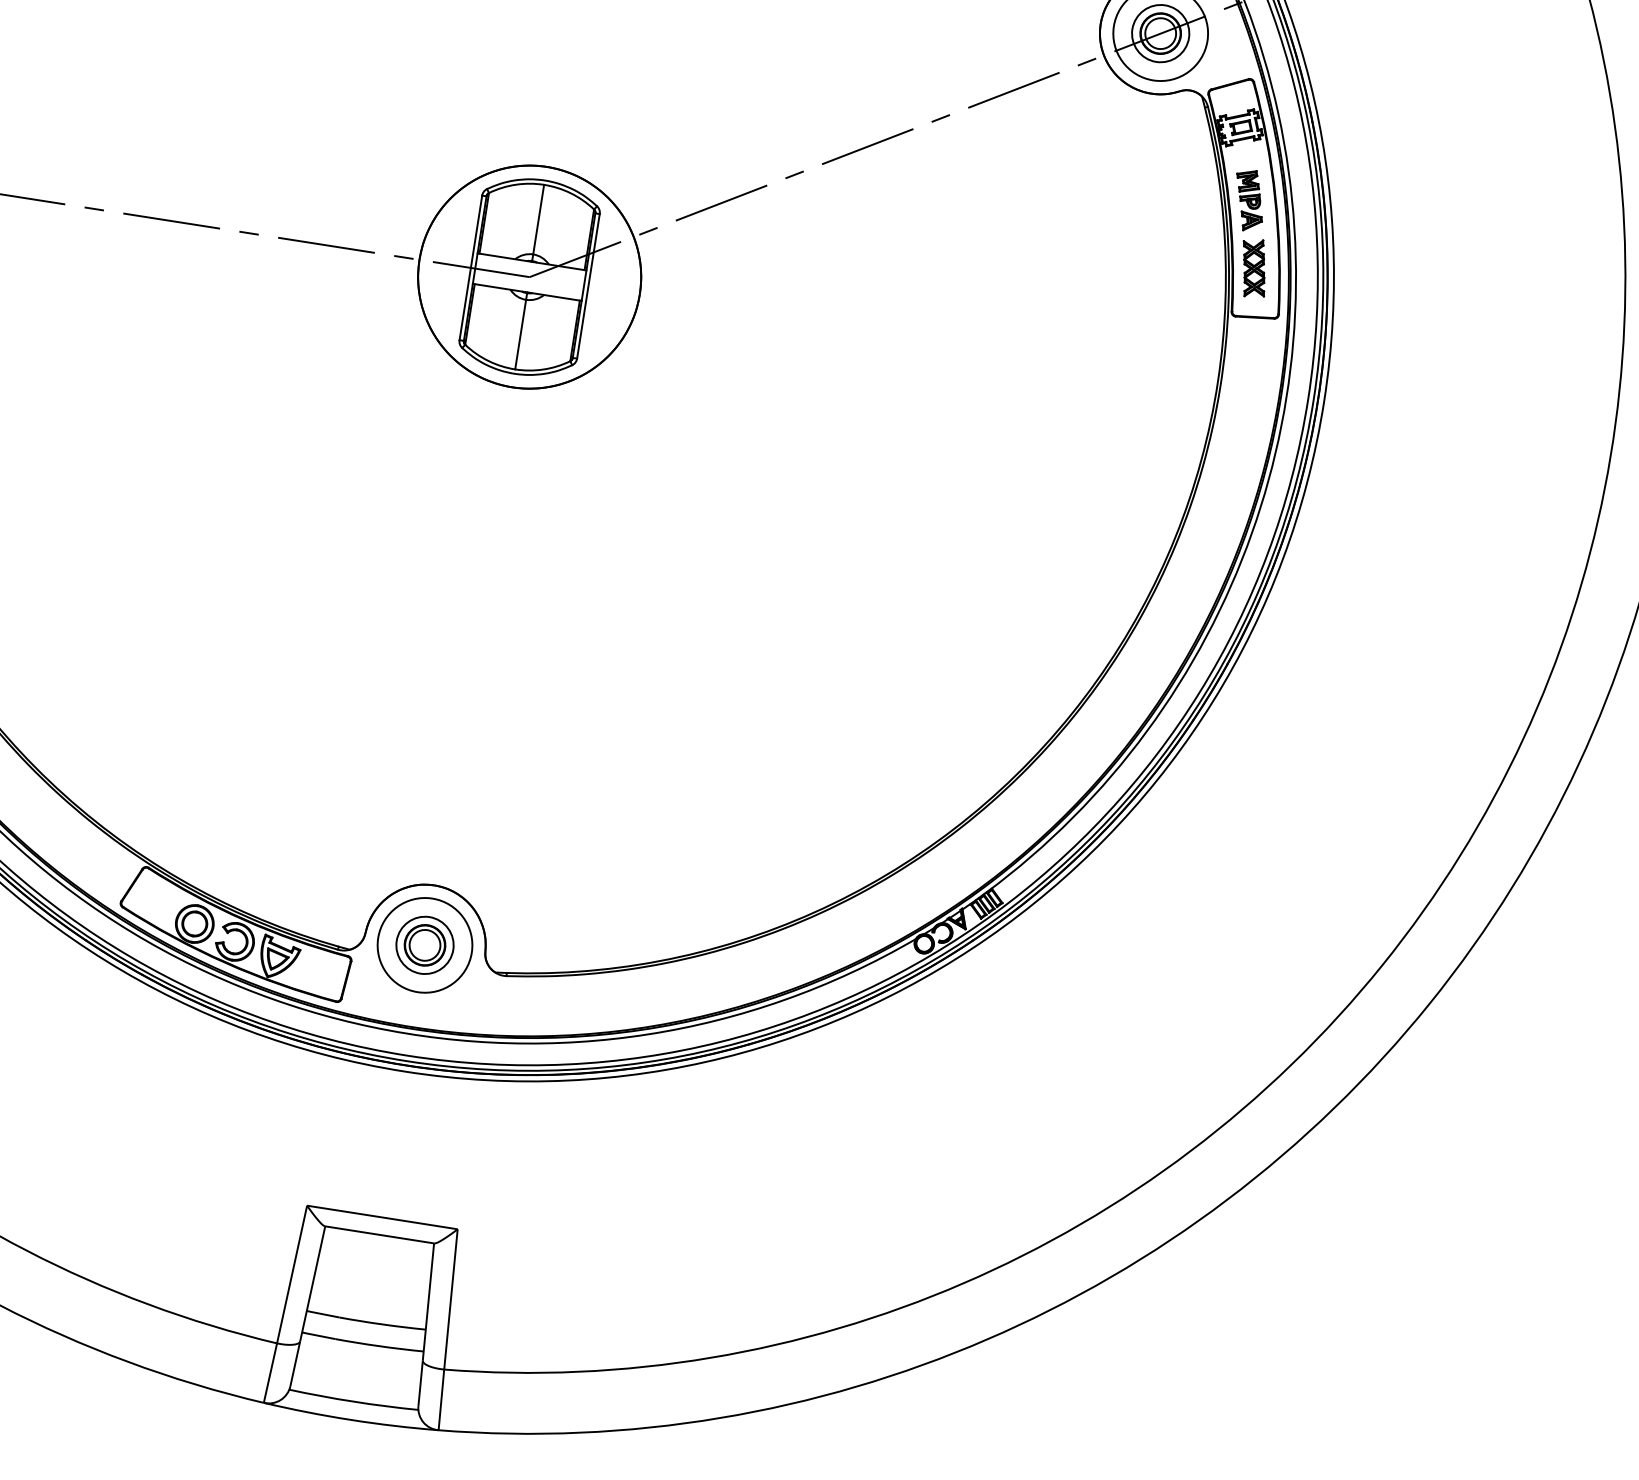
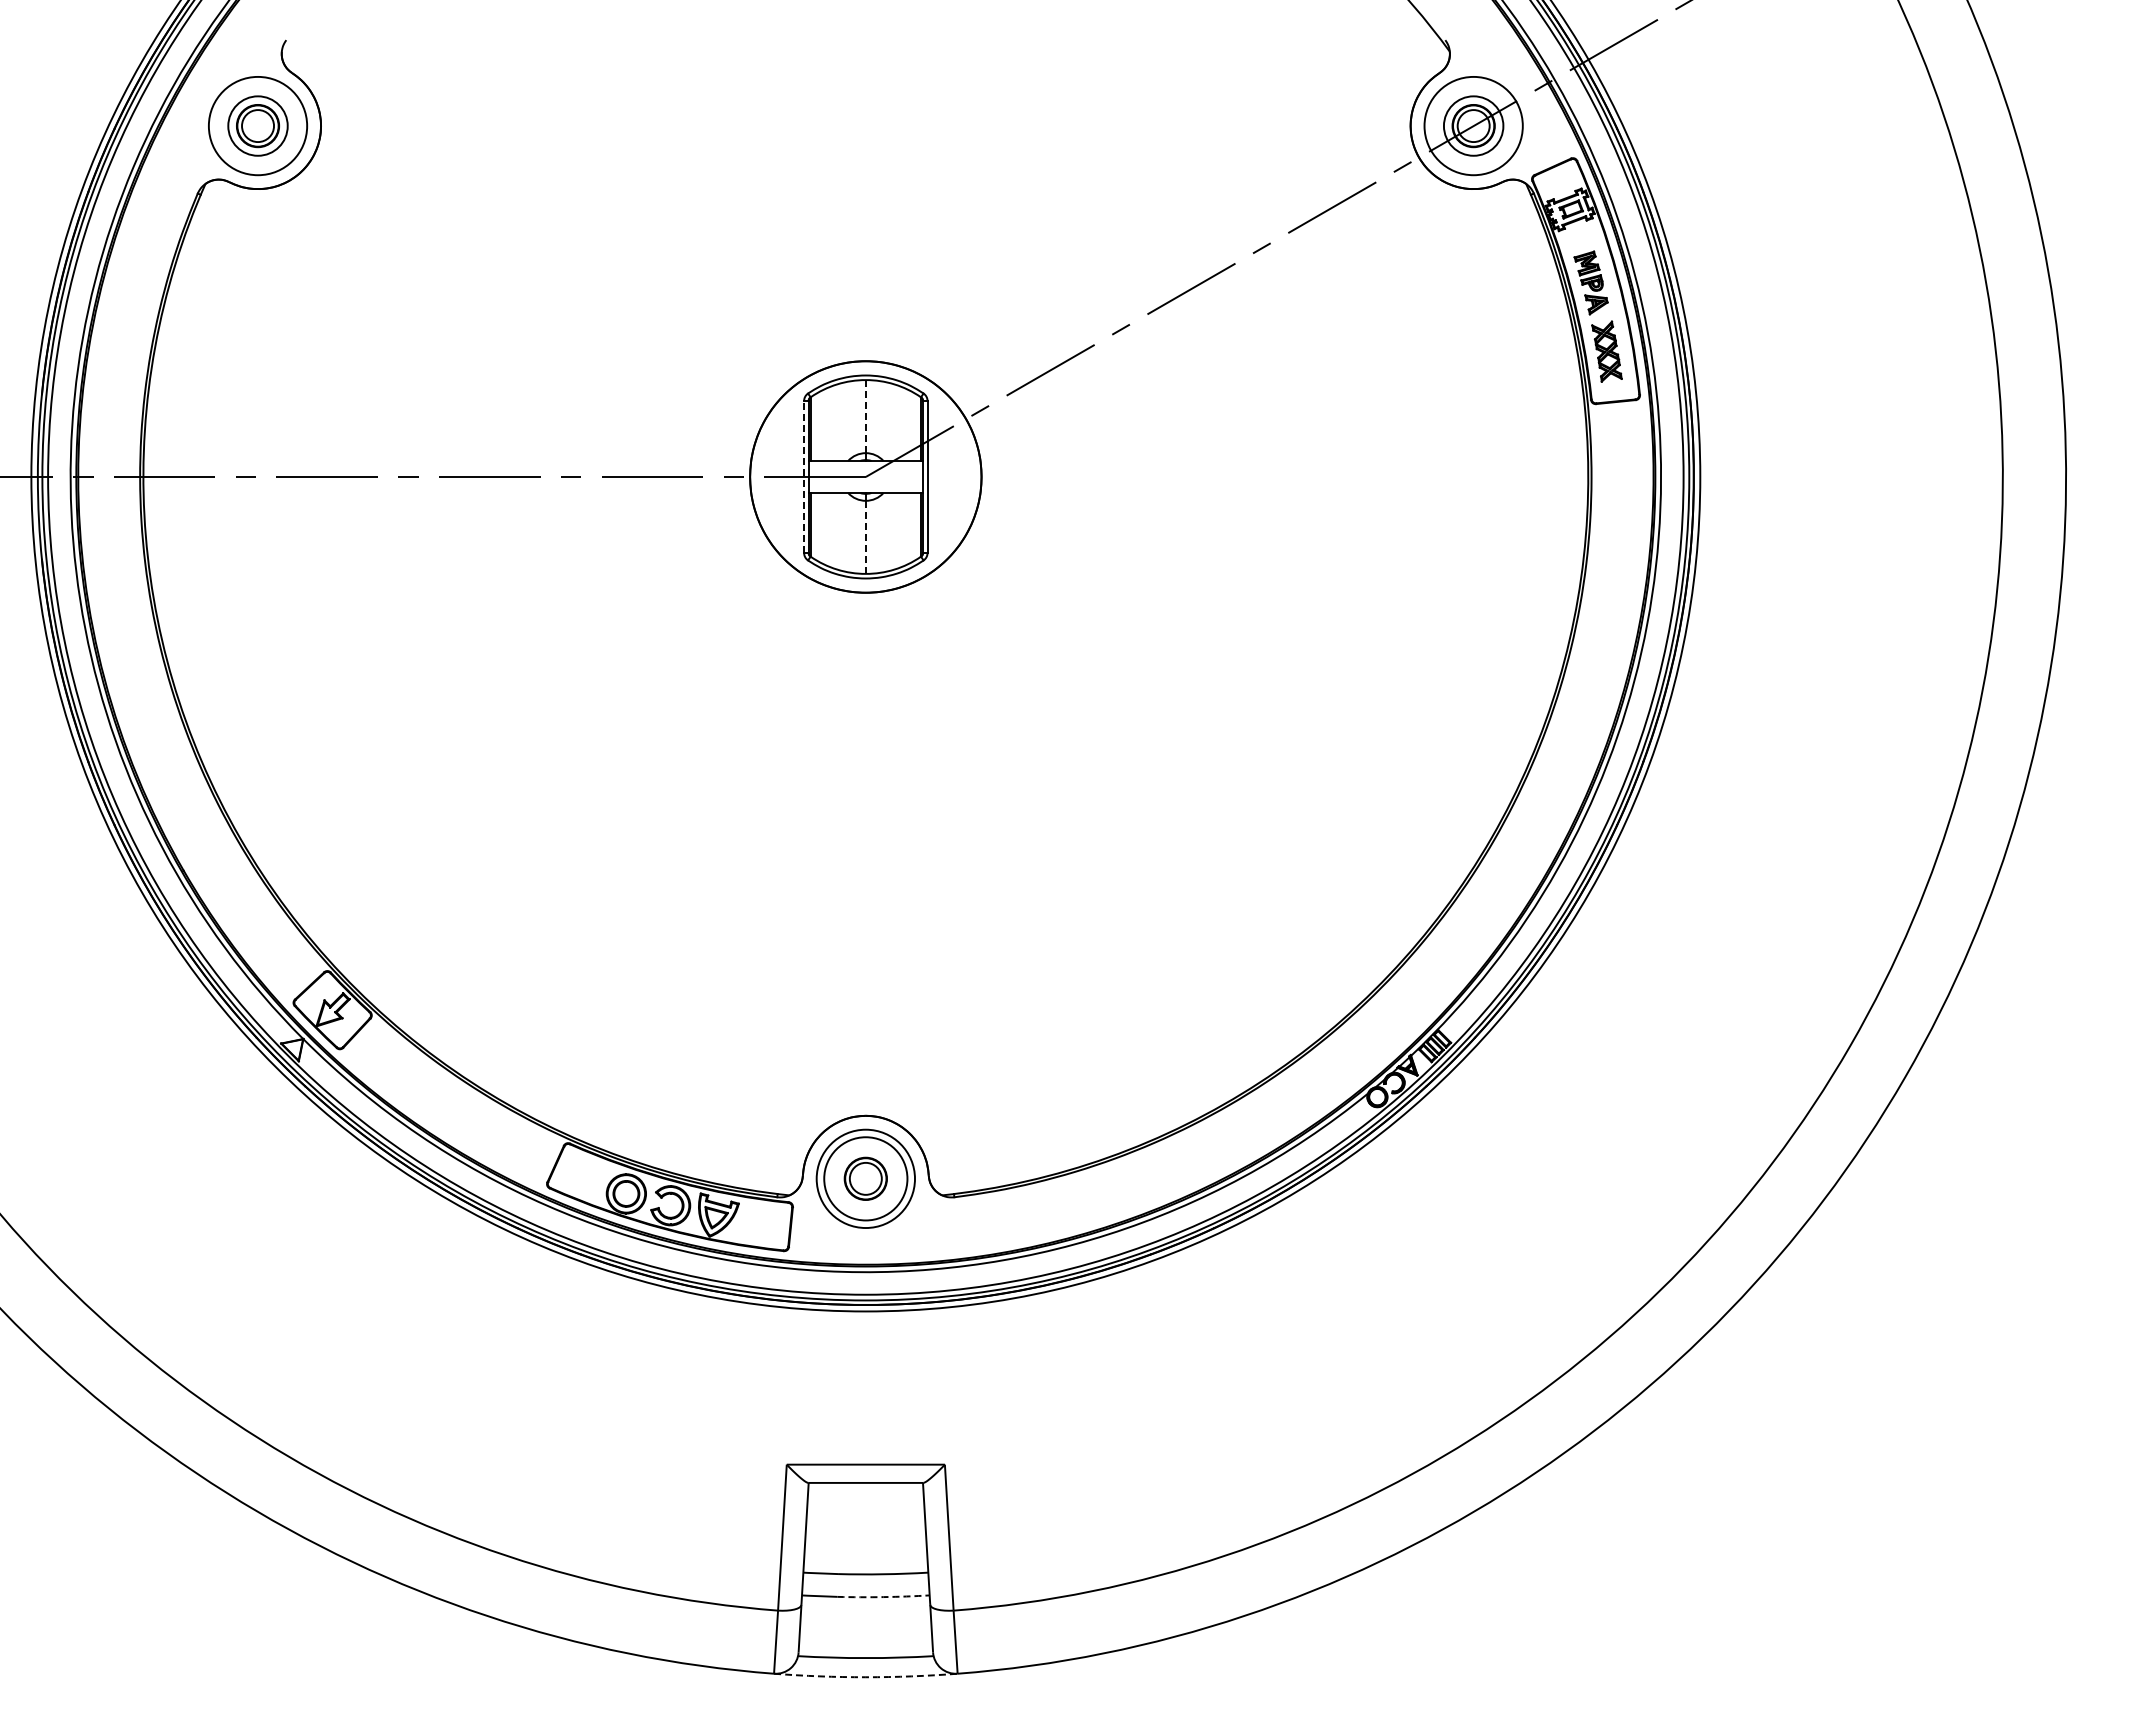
line: (538, 219) -> (865, 416), solid -> dashed
line: (471, 268) -> (804, 477), solid -> dashed
line: (520, 334) -> (865, 537), solid -> dashed
circle: (424, 944) -> (865, 1178), size x1.4
arc: (379, 1346) -> (883, 1597), solid -> dashed
arc: (350, 1420) -> (865, 1677), solid -> dashed

